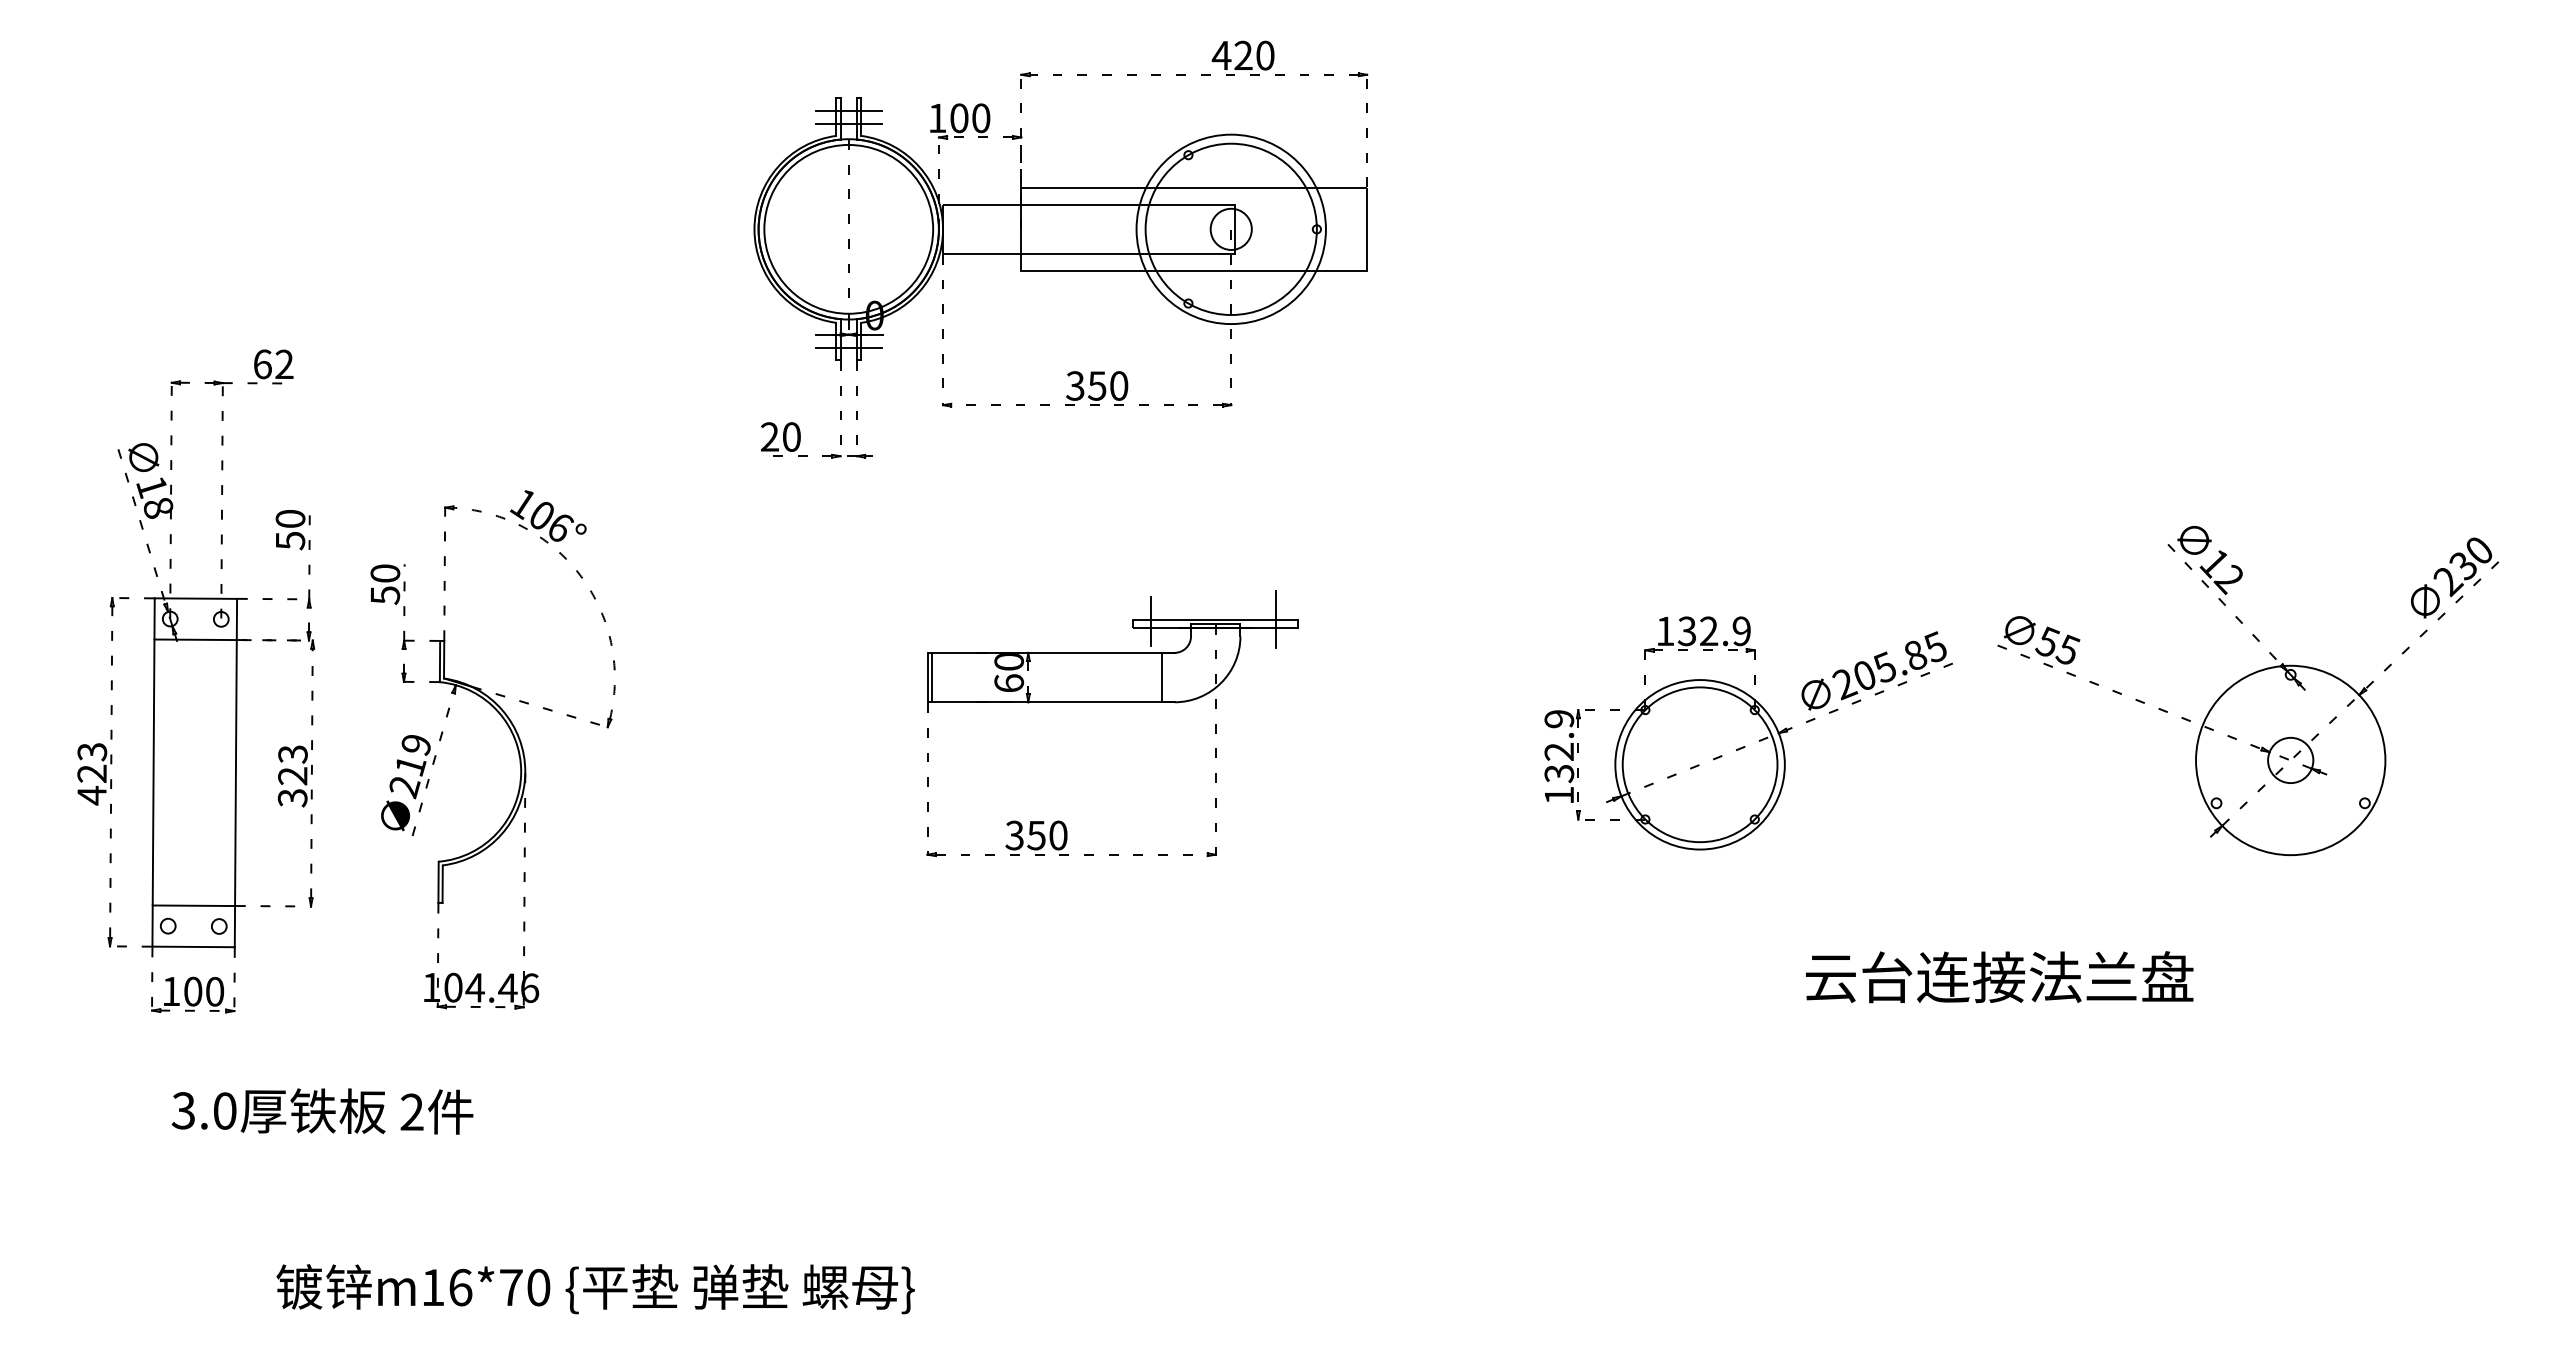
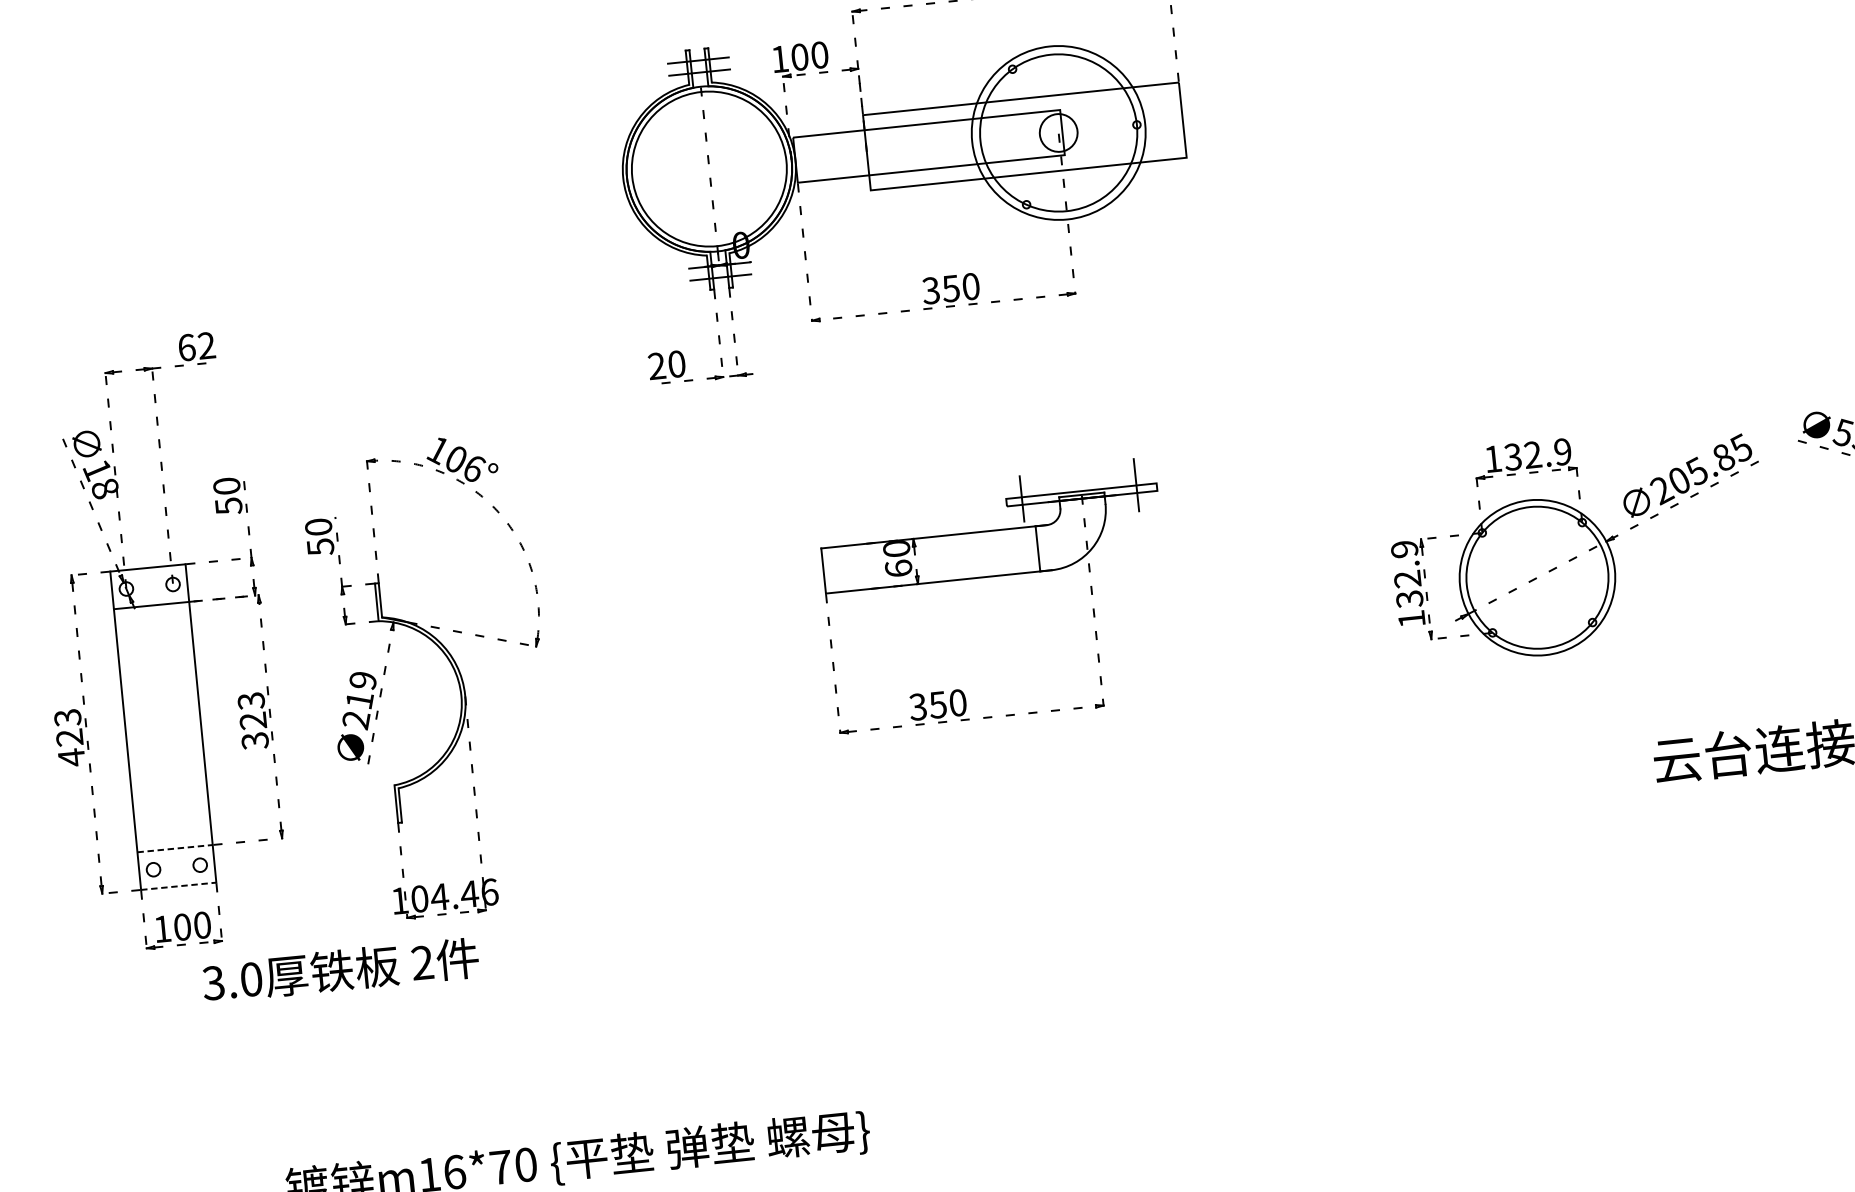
line: (931, 677) -> (827, 570), removed
line: (194, 905) -> (175, 848), solid -> dashed
line: (194, 946) -> (179, 885), solid -> dashed
text: (322, 1111) -> (340, 970), moved

